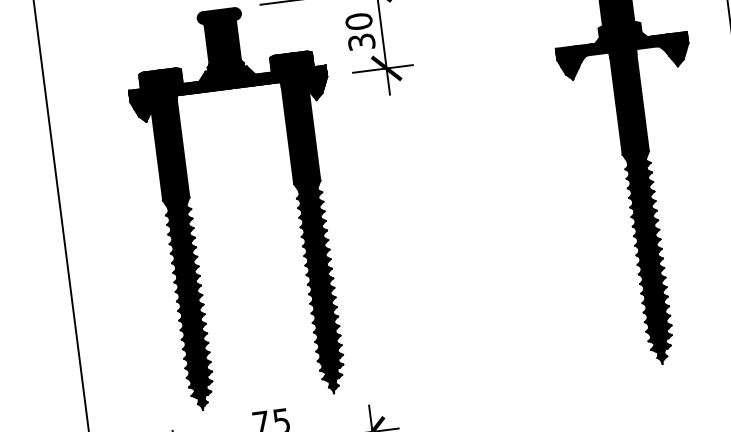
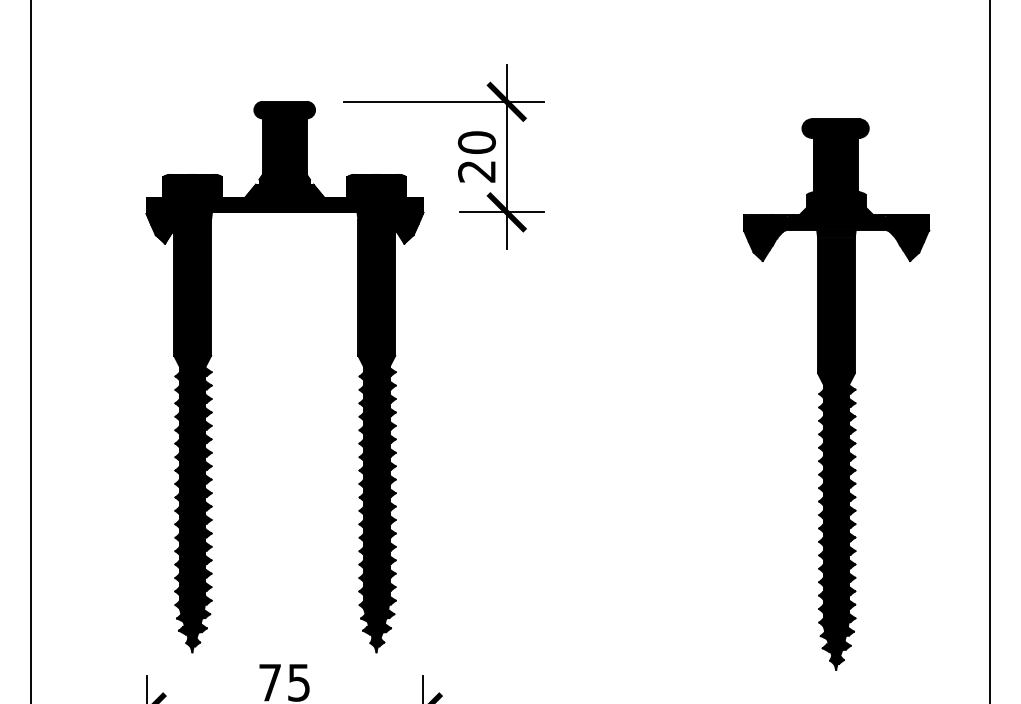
text: (361, 42) -> (476, 171), 30 -> 20

